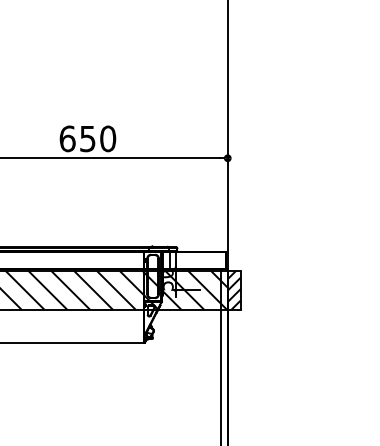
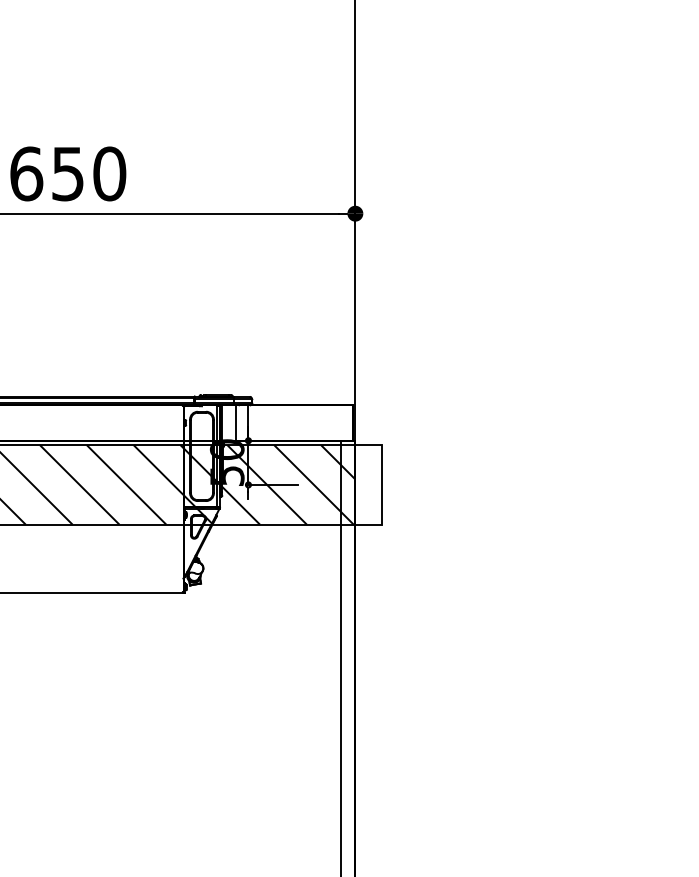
hatch: (233, 290) -> (367, 485), removed

